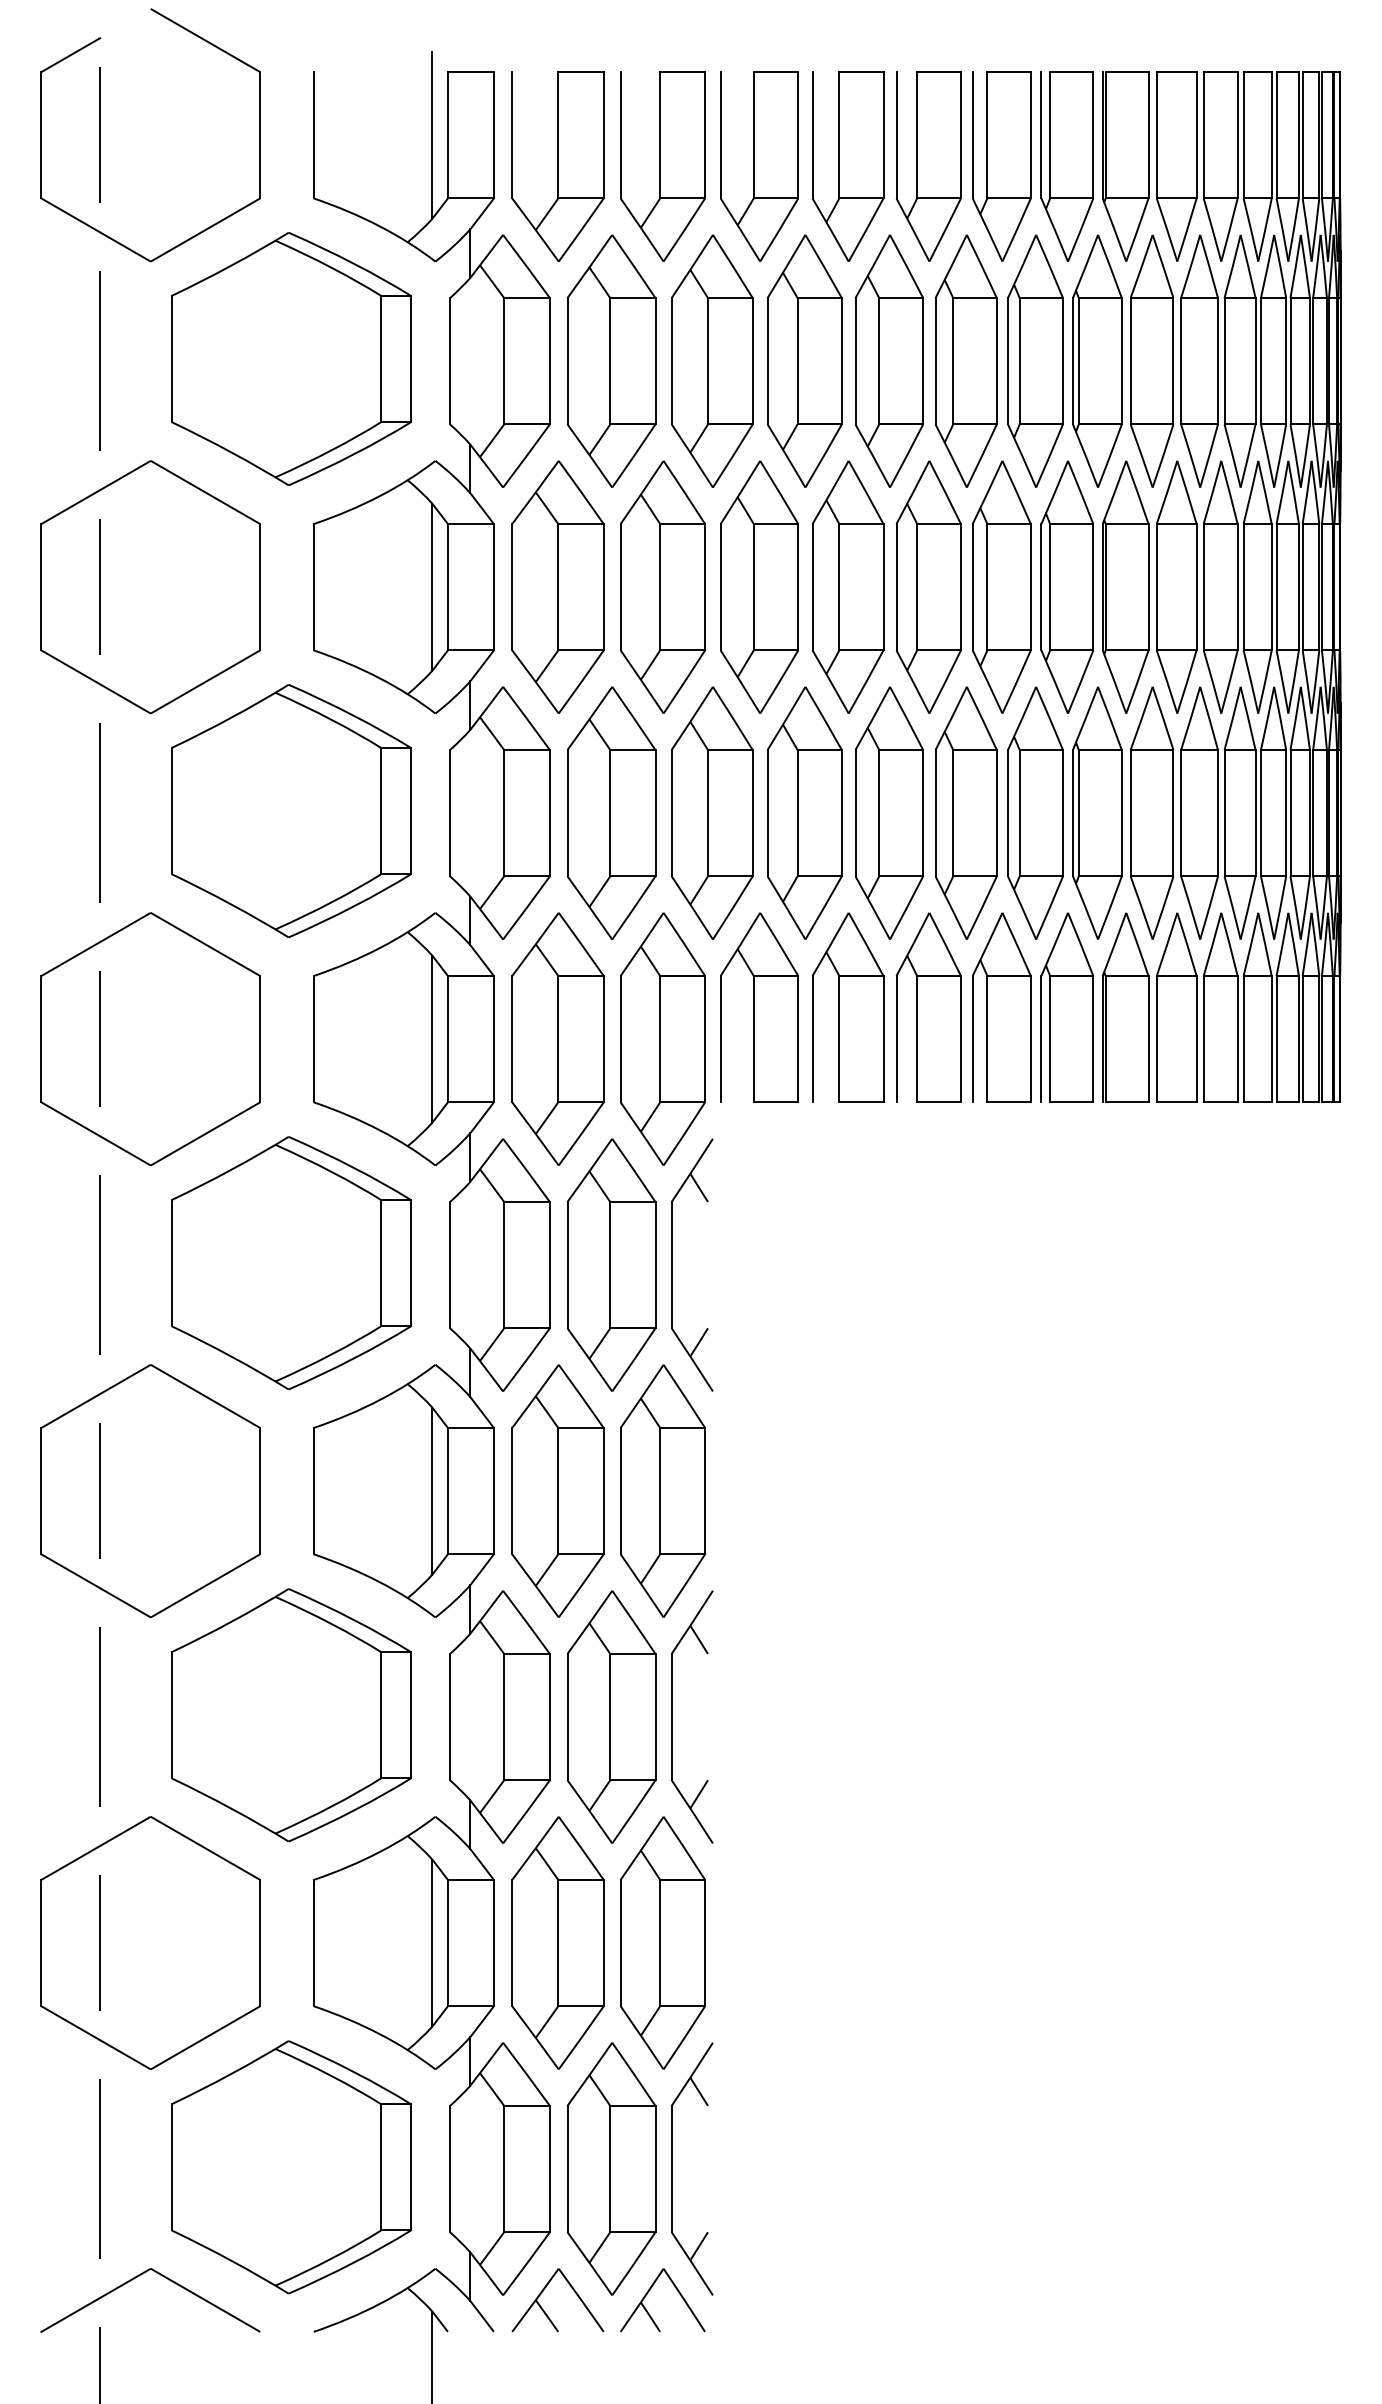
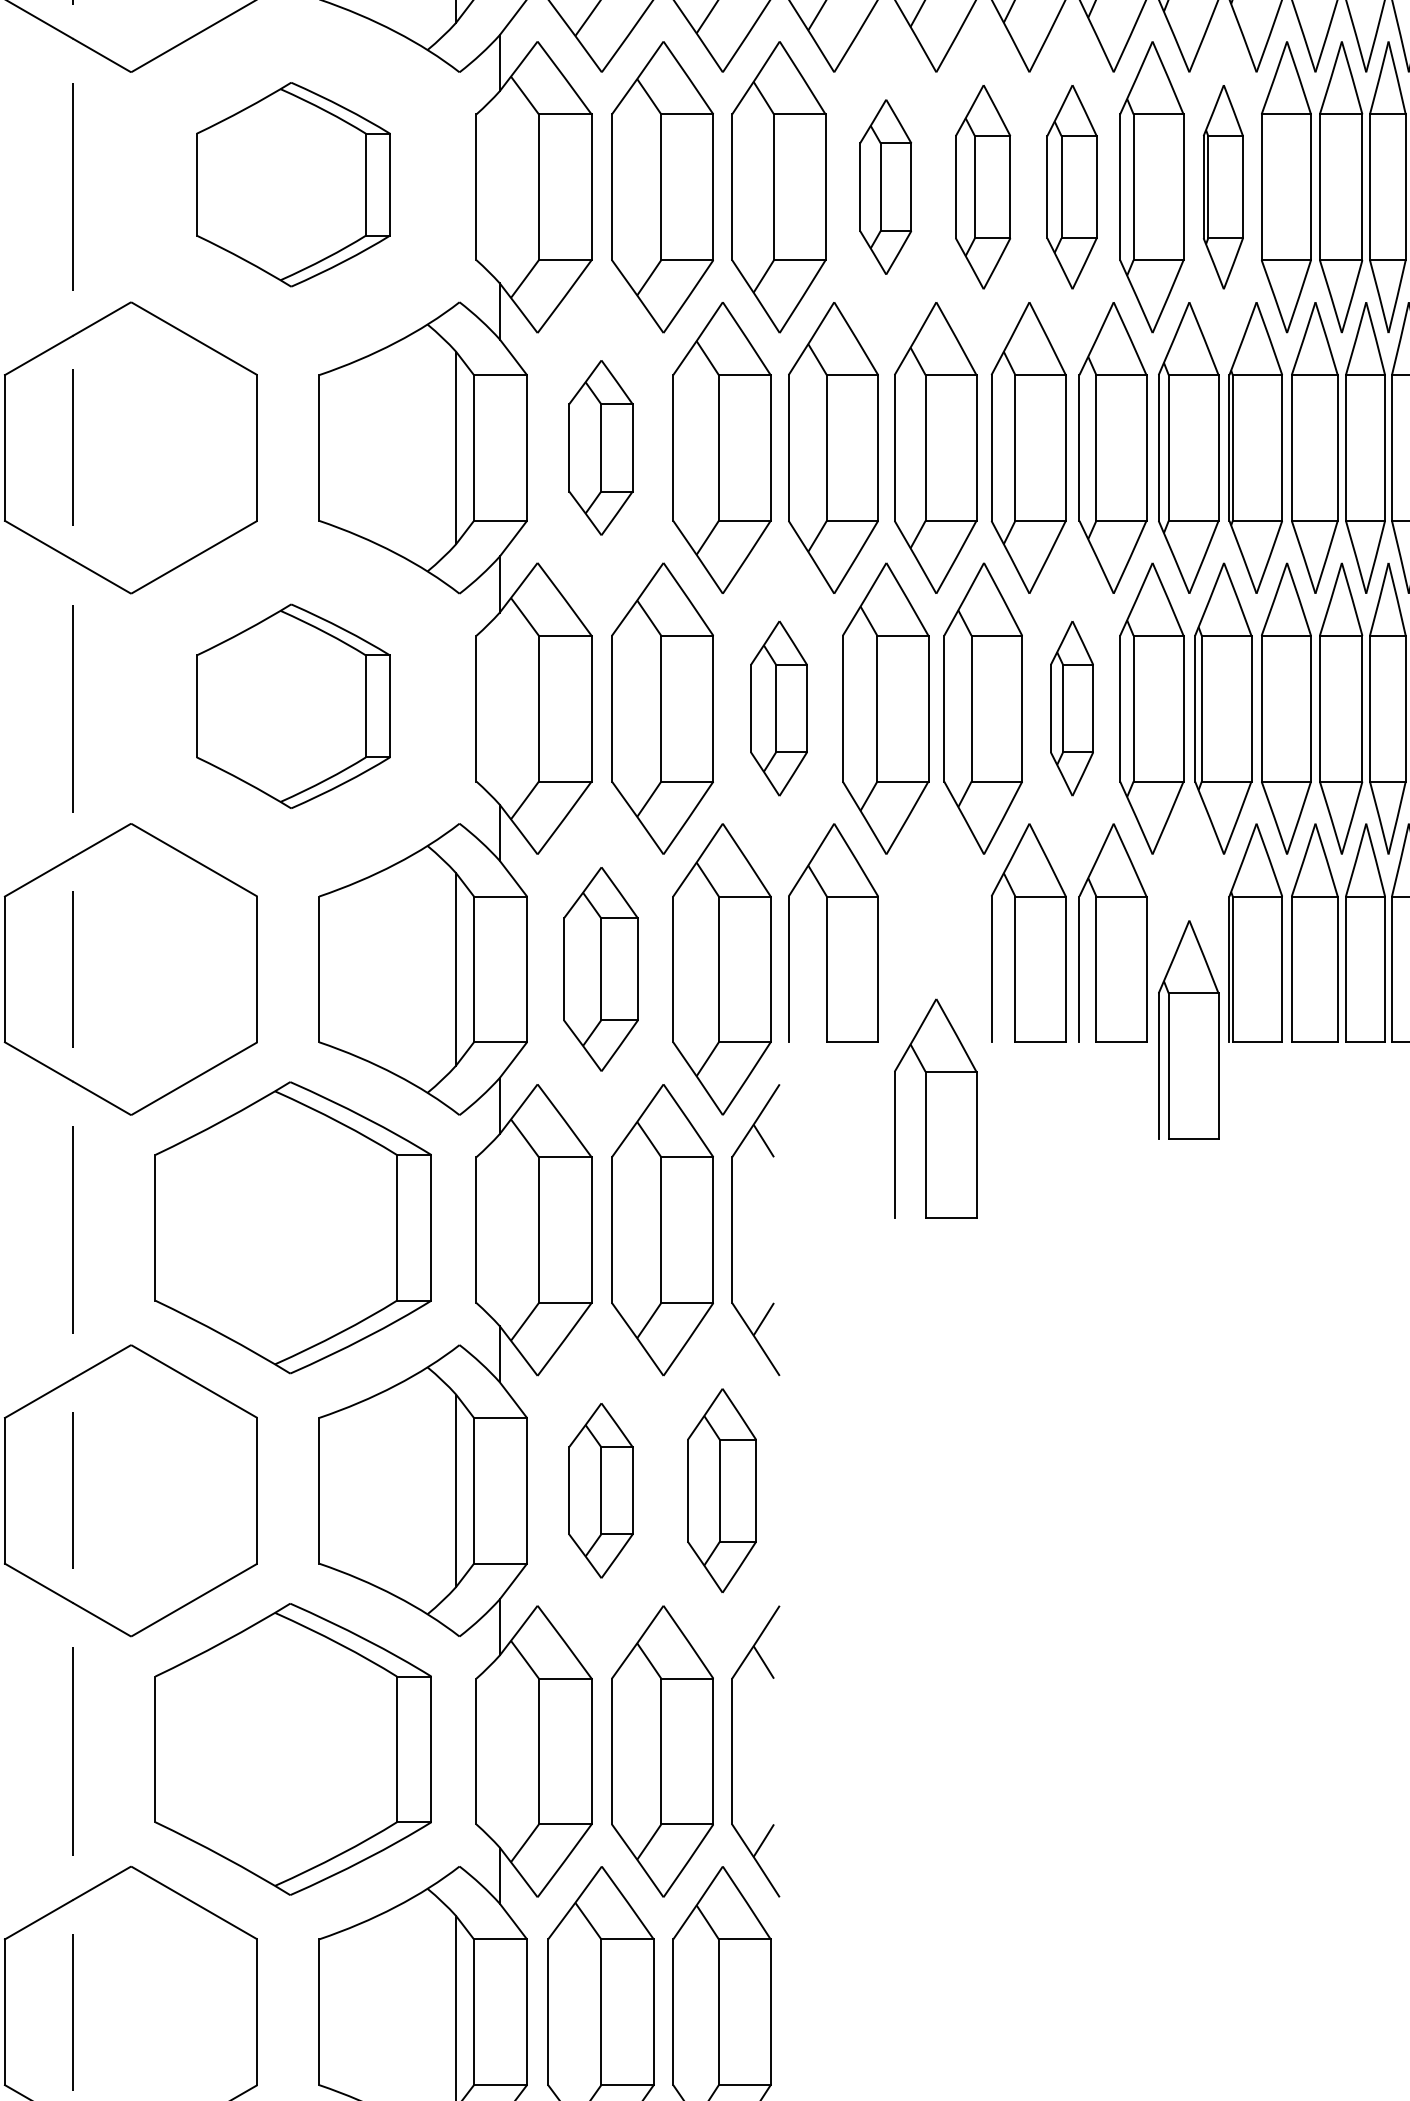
part: (291, 358) -> (293, 184), size x0.7
part: (804, 360) -> (885, 186), size x0.6
part: (888, 360) -> (982, 186), size x0.7
part: (966, 360) -> (1072, 186), size x0.7
part: (1097, 360) -> (1223, 186), size x0.7
part: (557, 586) -> (600, 447), size x0.6
part: (291, 811) -> (293, 706), size x0.7
part: (712, 812) -> (779, 707), size x0.6
part: (966, 812) -> (1072, 707), size x0.6
part: (848, 1007) -> (936, 1108), moved
part: (1066, 1007) -> (1187, 1029), moved
part: (557, 1038) -> (600, 968), size x0.7
part: (557, 1490) -> (600, 1490), size x0.6
part: (662, 1490) -> (721, 1490), size x0.7

